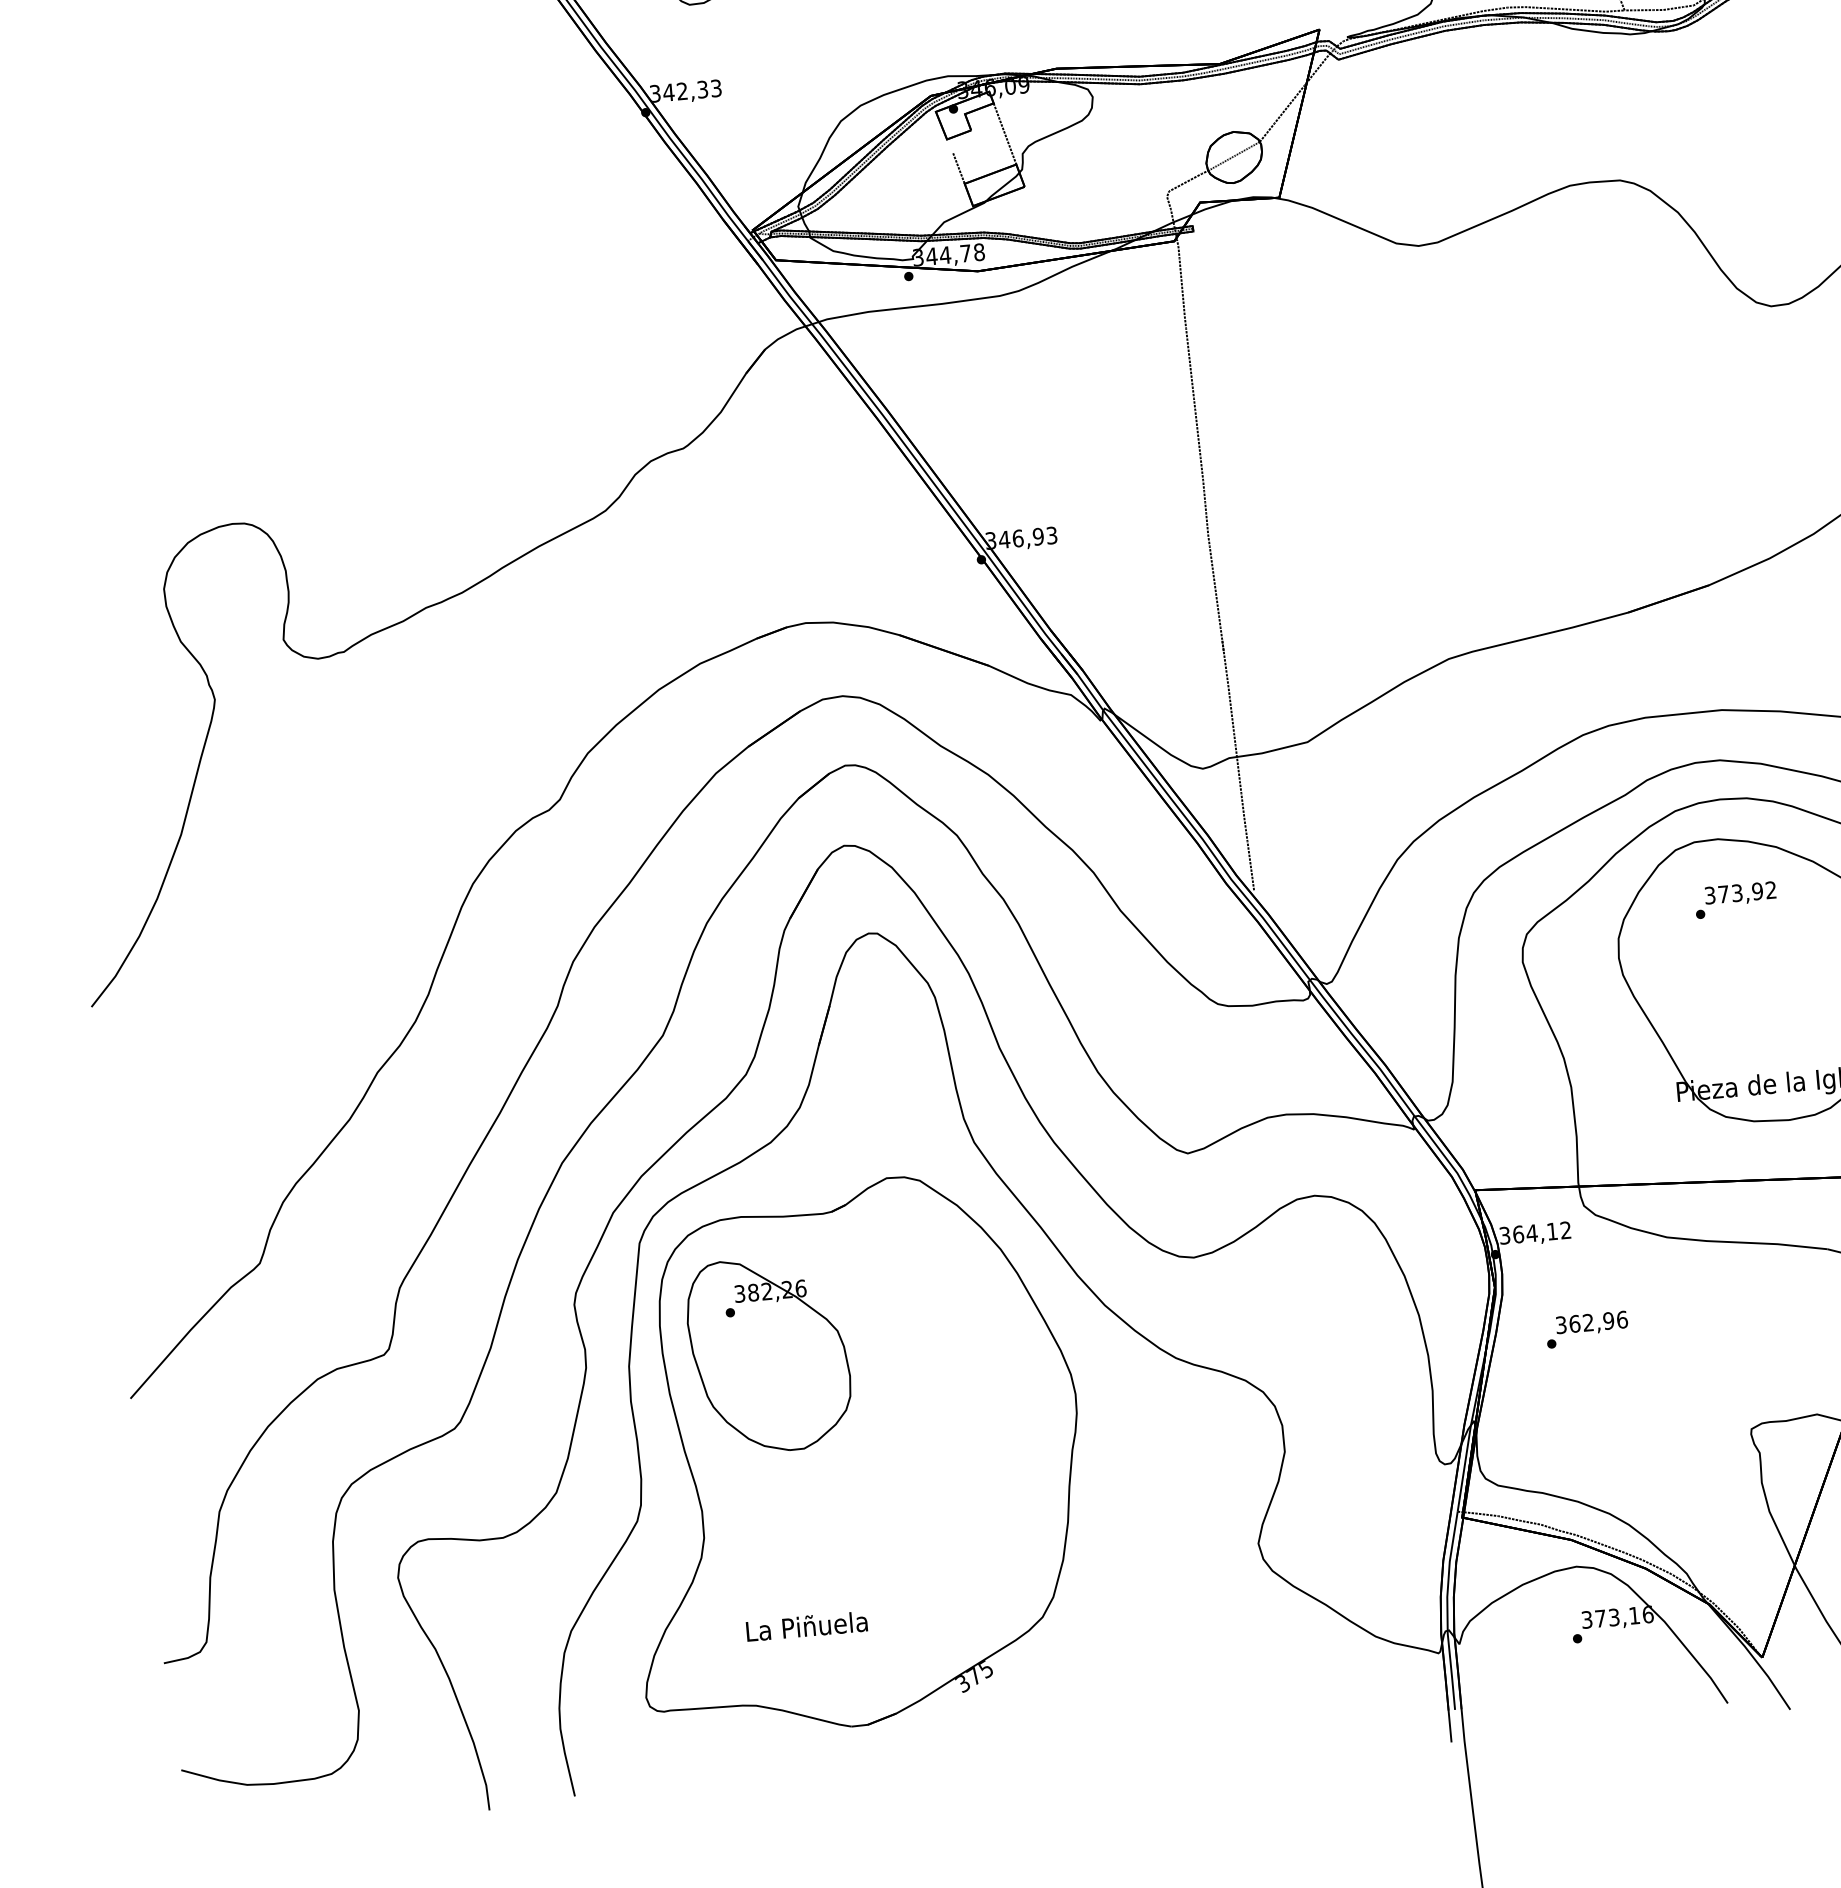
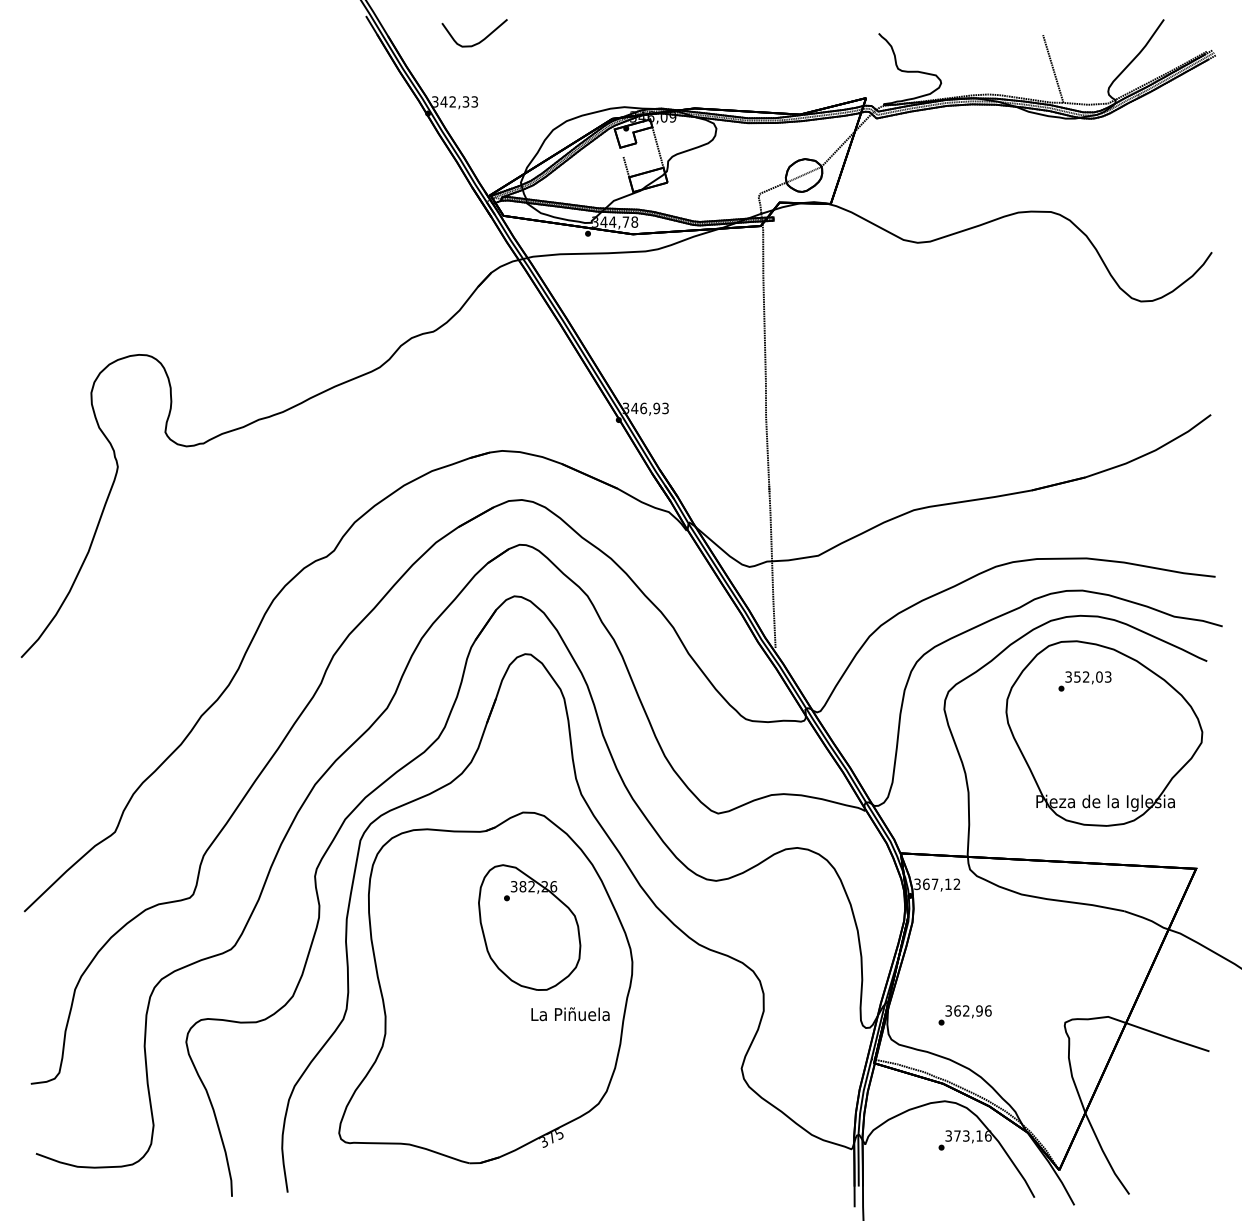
text: (1746, 891) -> (1092, 676), 373,92 -> 352,03
text: (1531, 1232) -> (934, 883), 364,12 -> 367,12
text: (1586, 1329) -> (964, 1015), moved
part: (769, 1354) -> (529, 927), moved
text: (806, 1626) -> (570, 1014), moved

